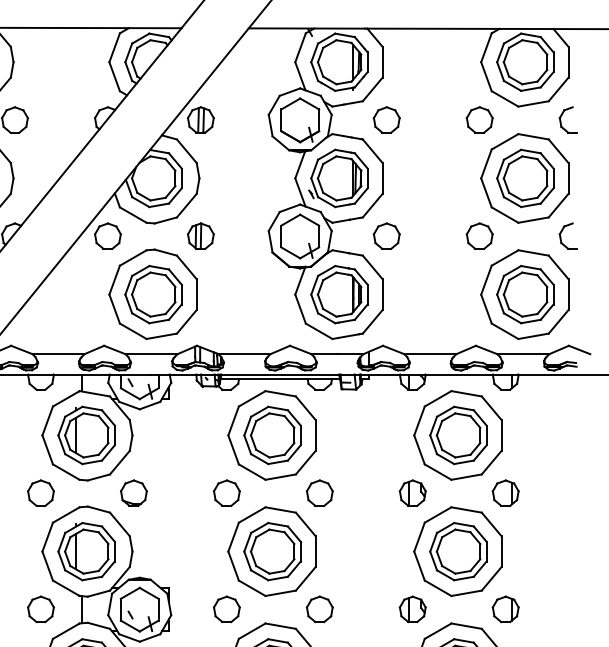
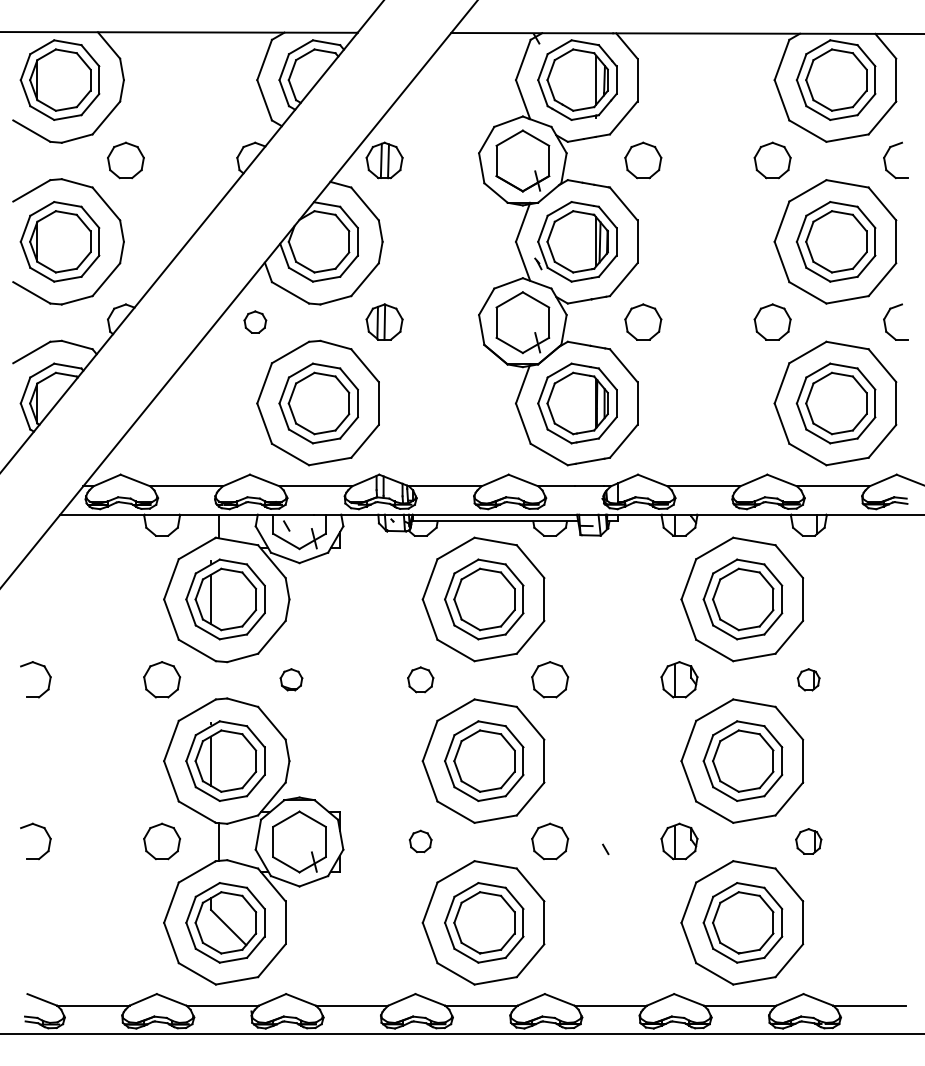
part: (108, 235) -> (255, 321), size x0.6
part: (133, 492) -> (291, 679), size x0.6
part: (226, 492) -> (420, 679), size x0.7
part: (505, 492) -> (808, 679), size x0.6
part: (226, 609) -> (420, 841), size x0.6
part: (505, 609) -> (808, 841), size x0.7
line: (130, 615) -> (605, 849), moved

